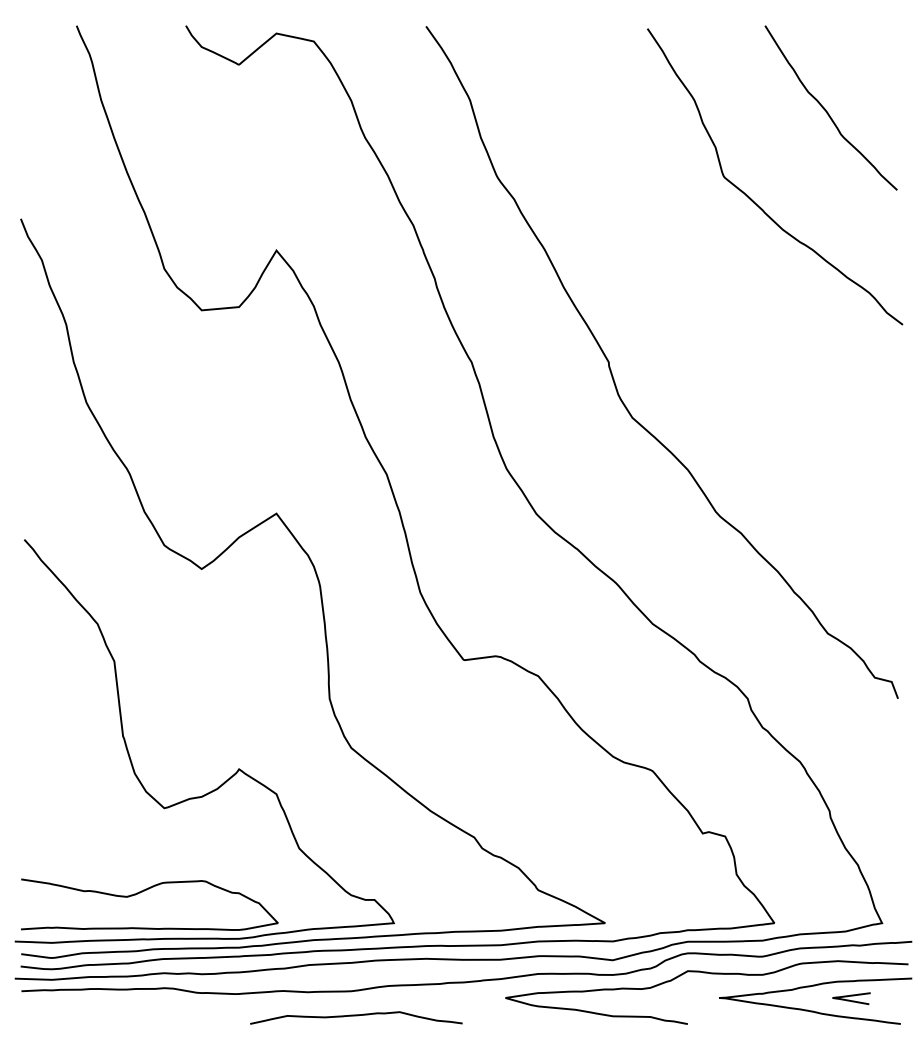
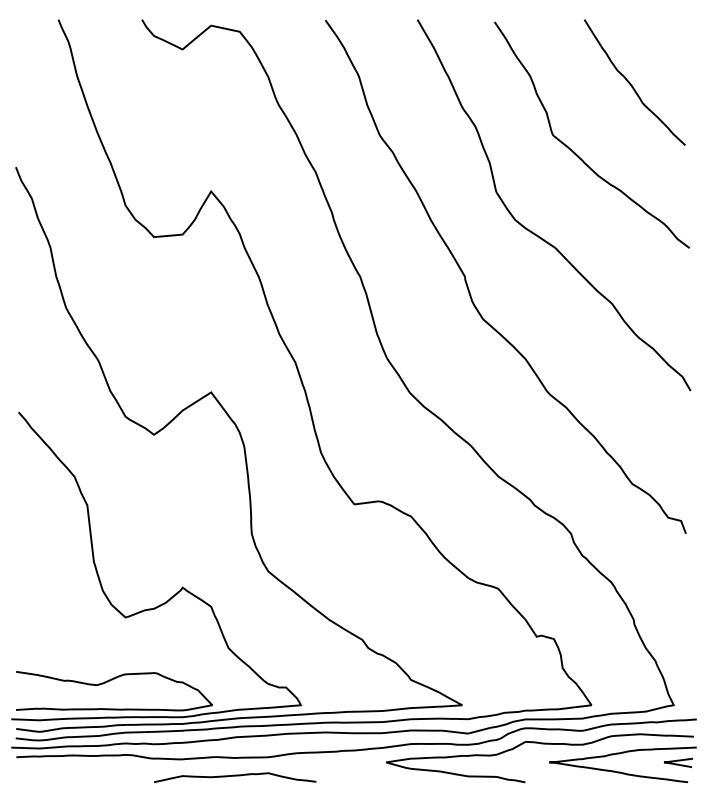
curve: (699, 304) -> (534, 232), added
curve: (851, 996) -> (678, 761), moved
curve: (356, 1016) -> (235, 776), moved

